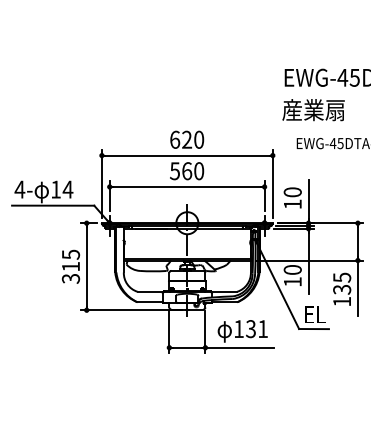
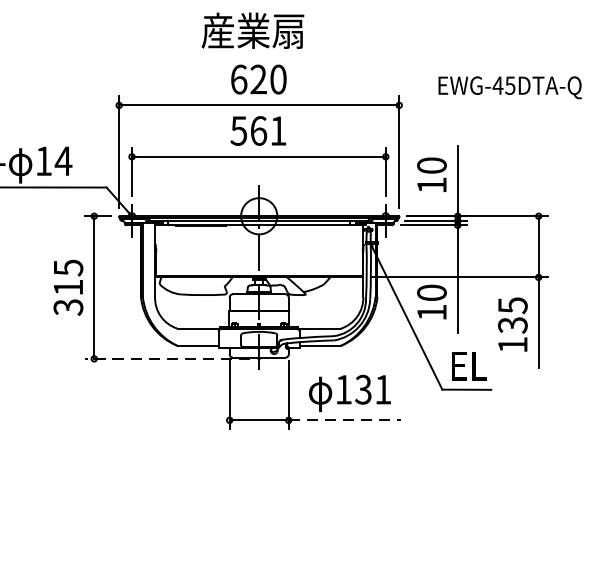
text: (313, 110) -> (252, 31), moved
text: (199, 171) -> (279, 131), 560 -> 561
line: (131, 310) -> (167, 359), solid -> dashed
line: (240, 347) -> (346, 419), solid -> dashed

